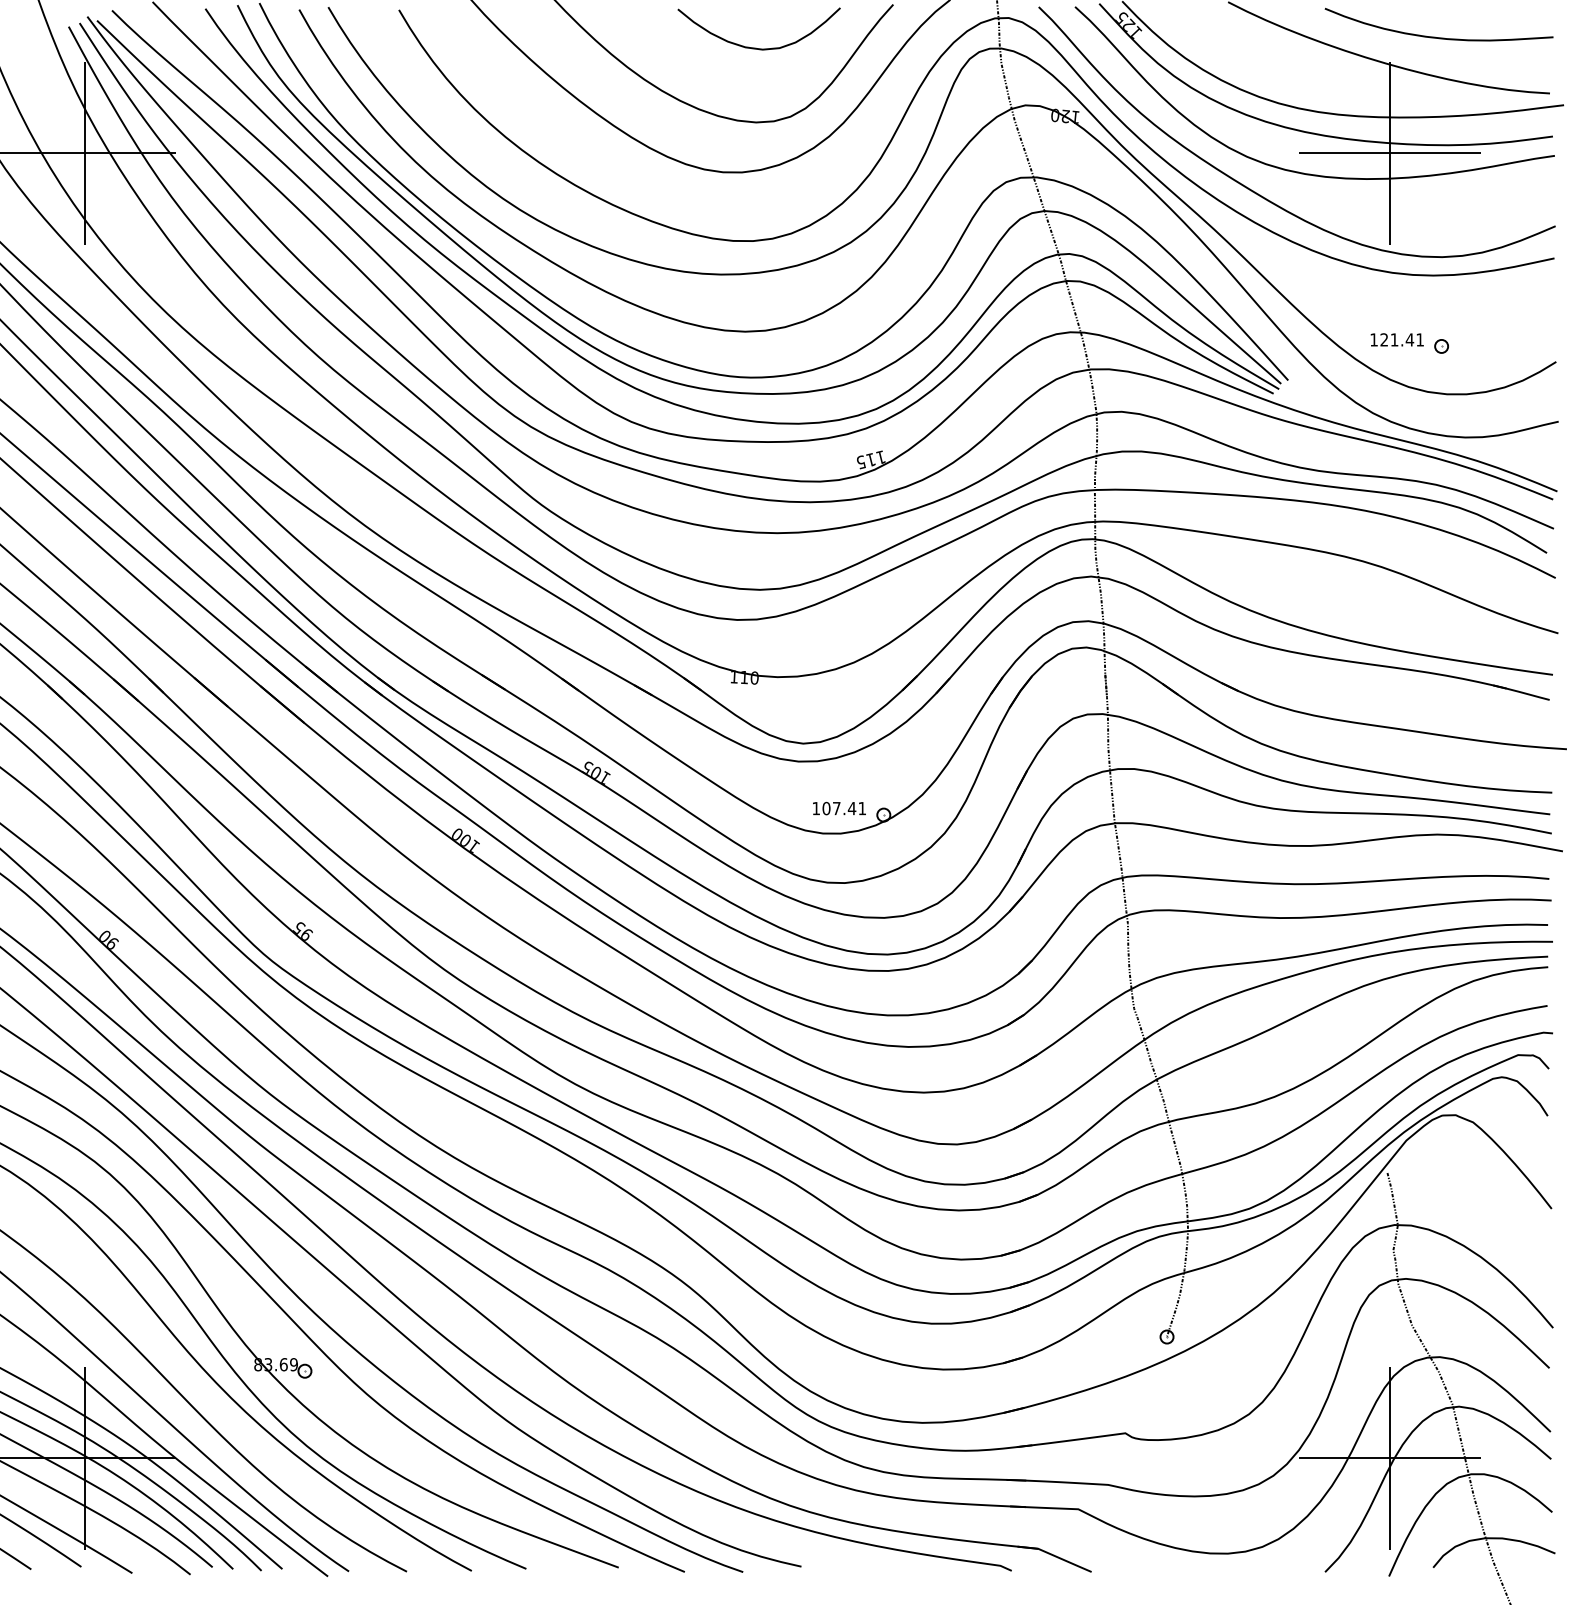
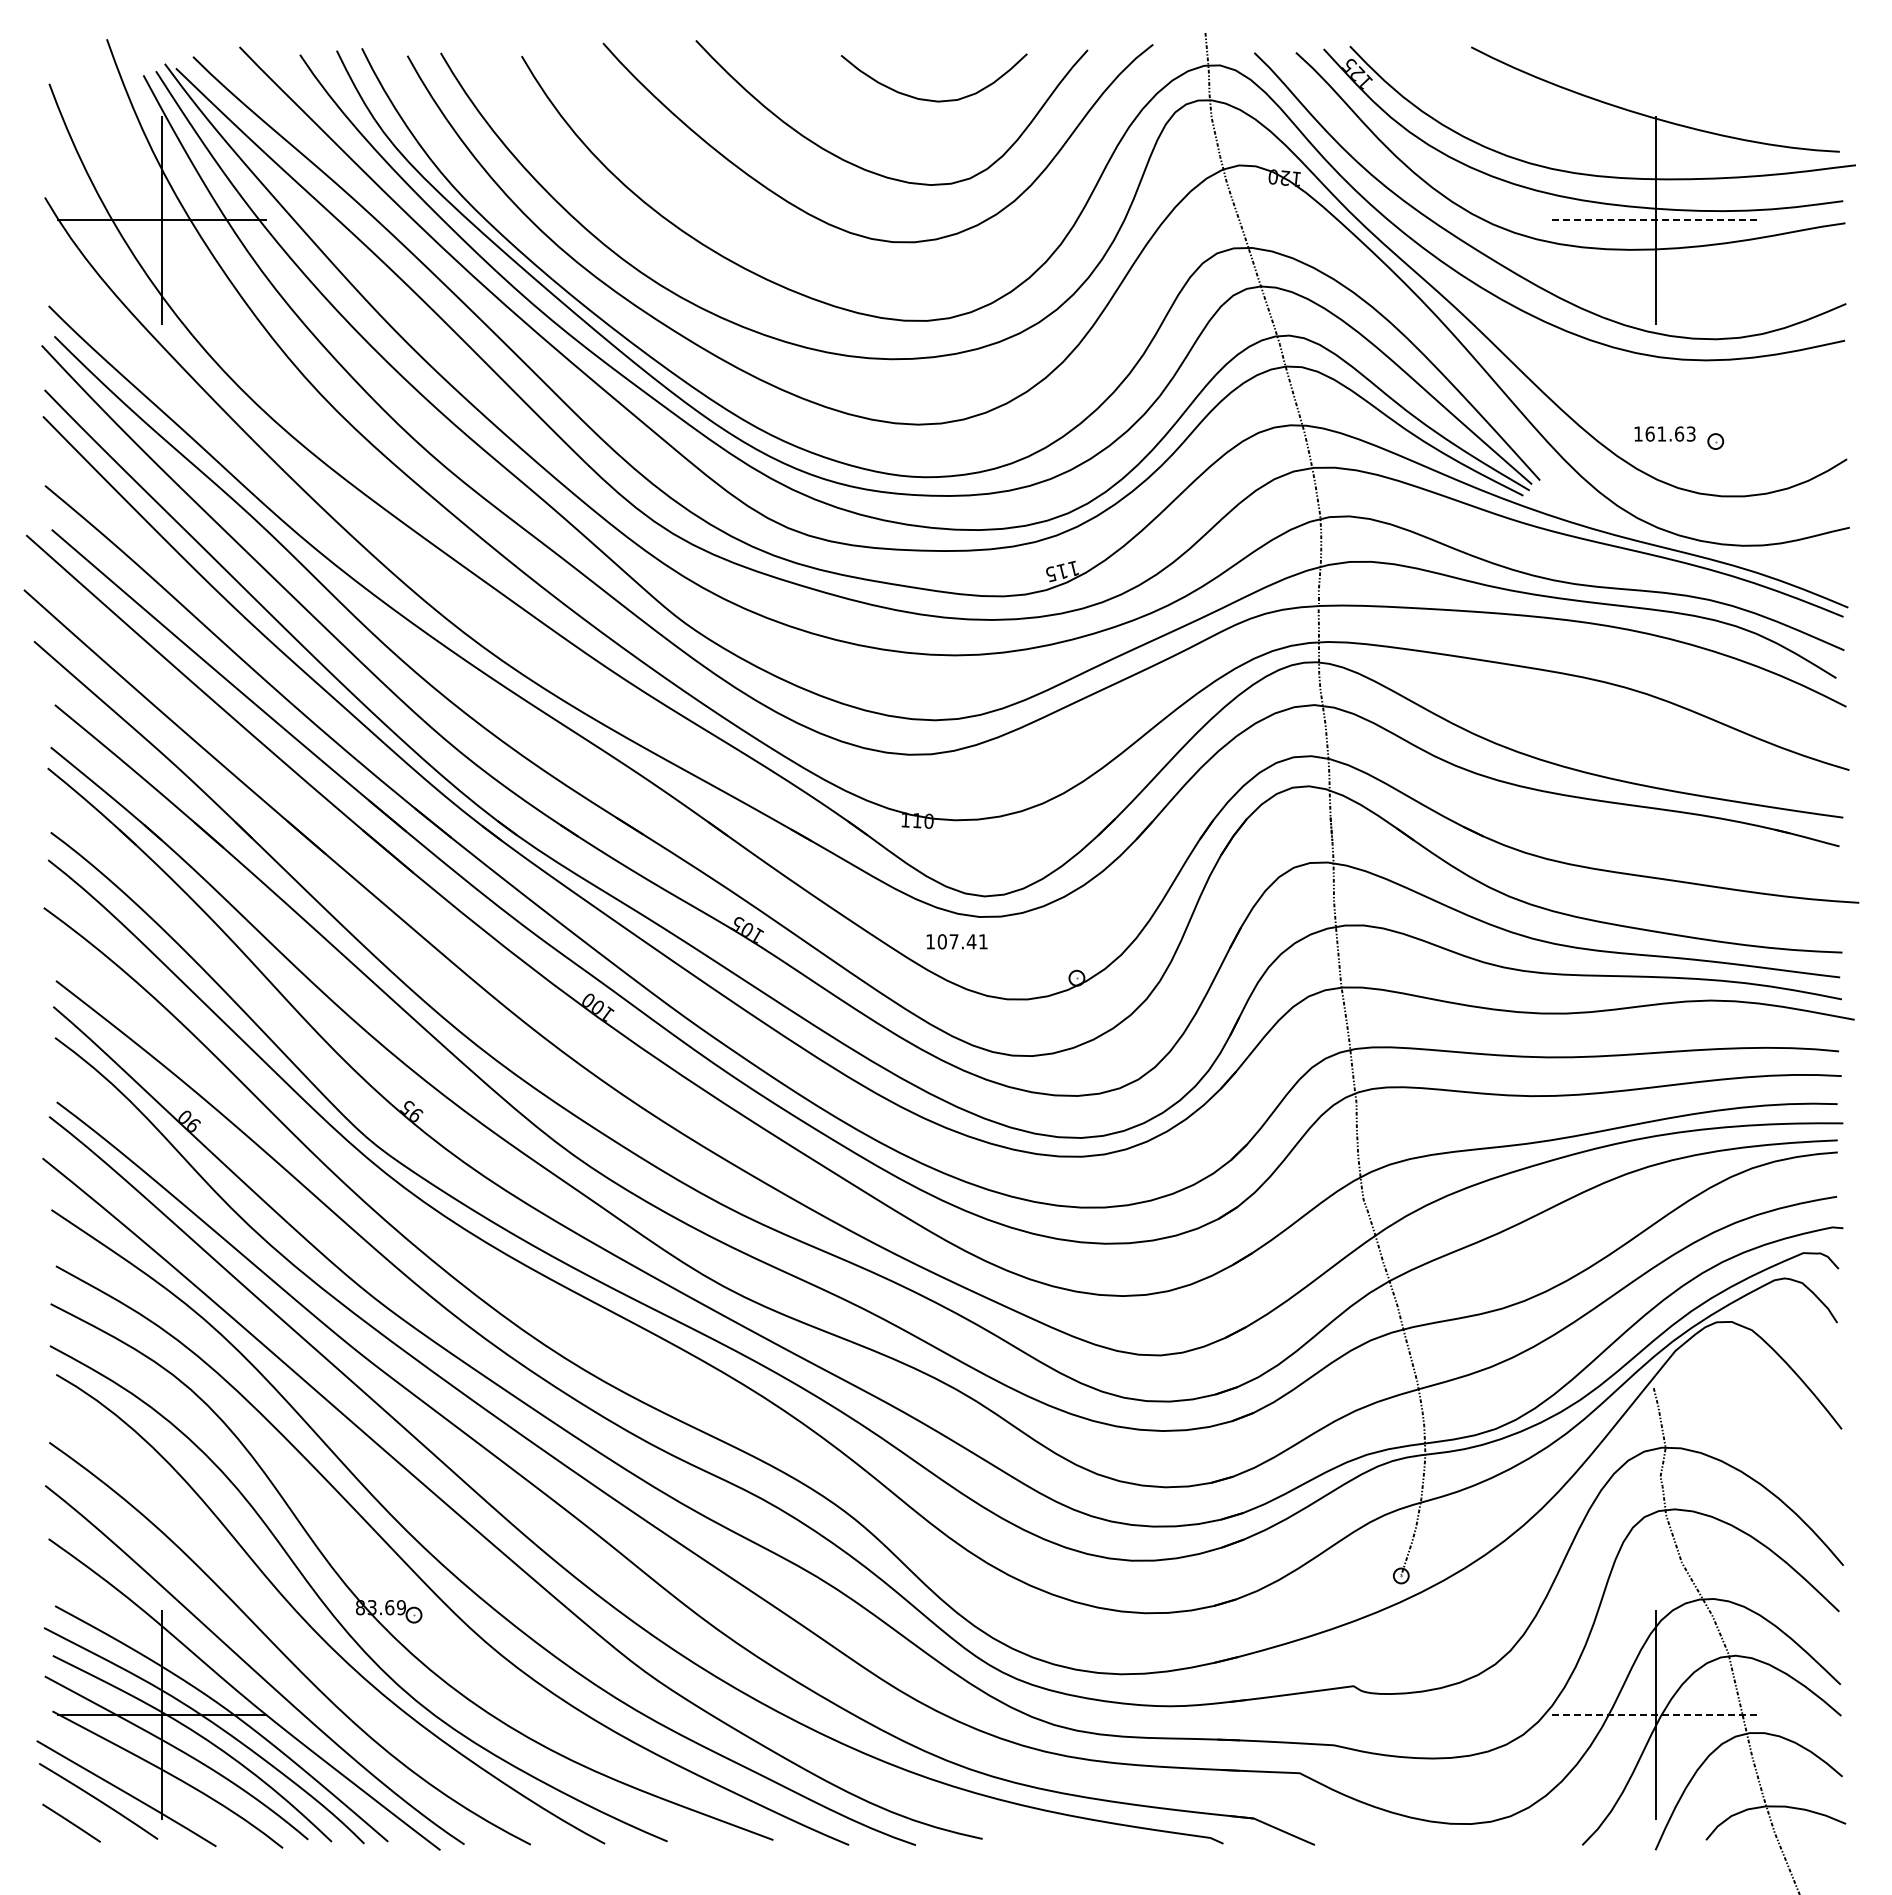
curve: (1438, 37) -> (1712, 87), removed
line: (1389, 153) -> (1656, 220), solid -> dashed
text: (1402, 339) -> (1670, 433), 121.41 -> 161.63
text: (838, 808) -> (956, 941), moved
line: (1389, 1457) -> (1656, 1714), solid -> dashed

